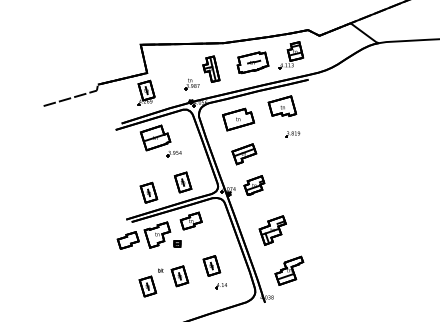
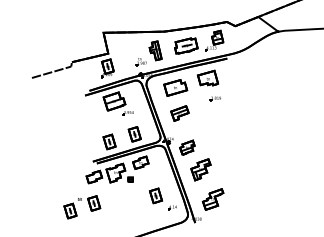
part: (254, 185) -> (187, 147), moved
part: (163, 272) -> (81, 200), moved
part: (220, 286) -> (171, 208), moved

